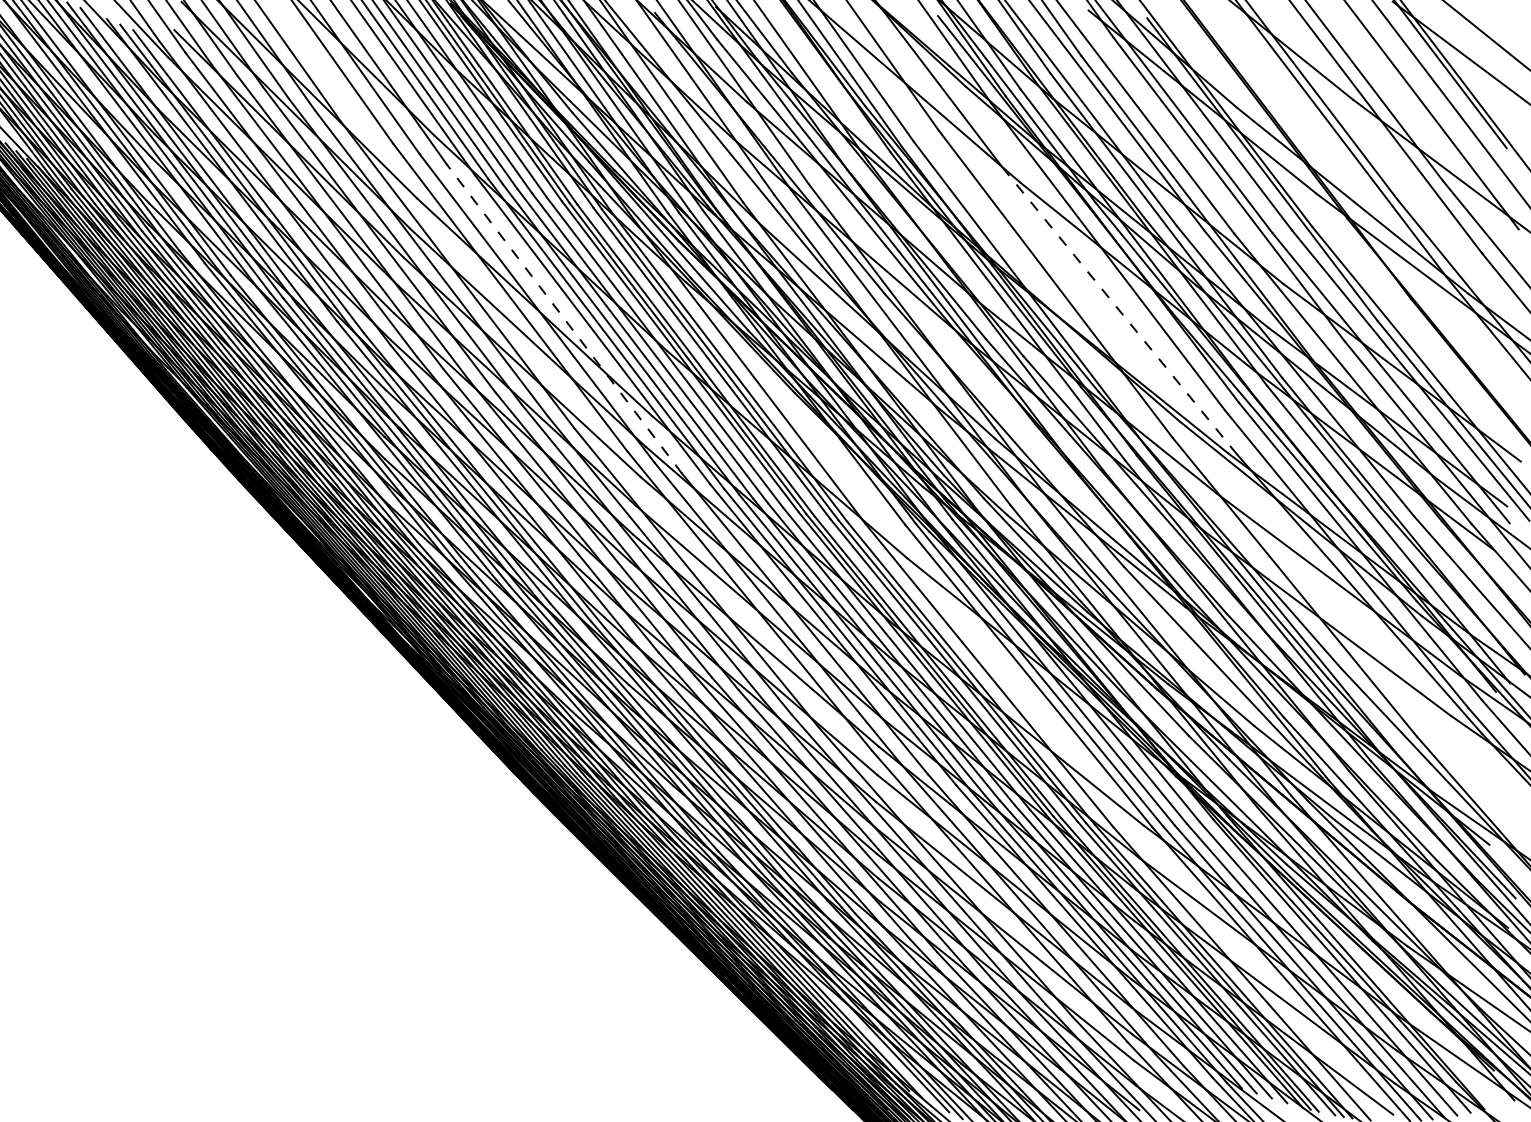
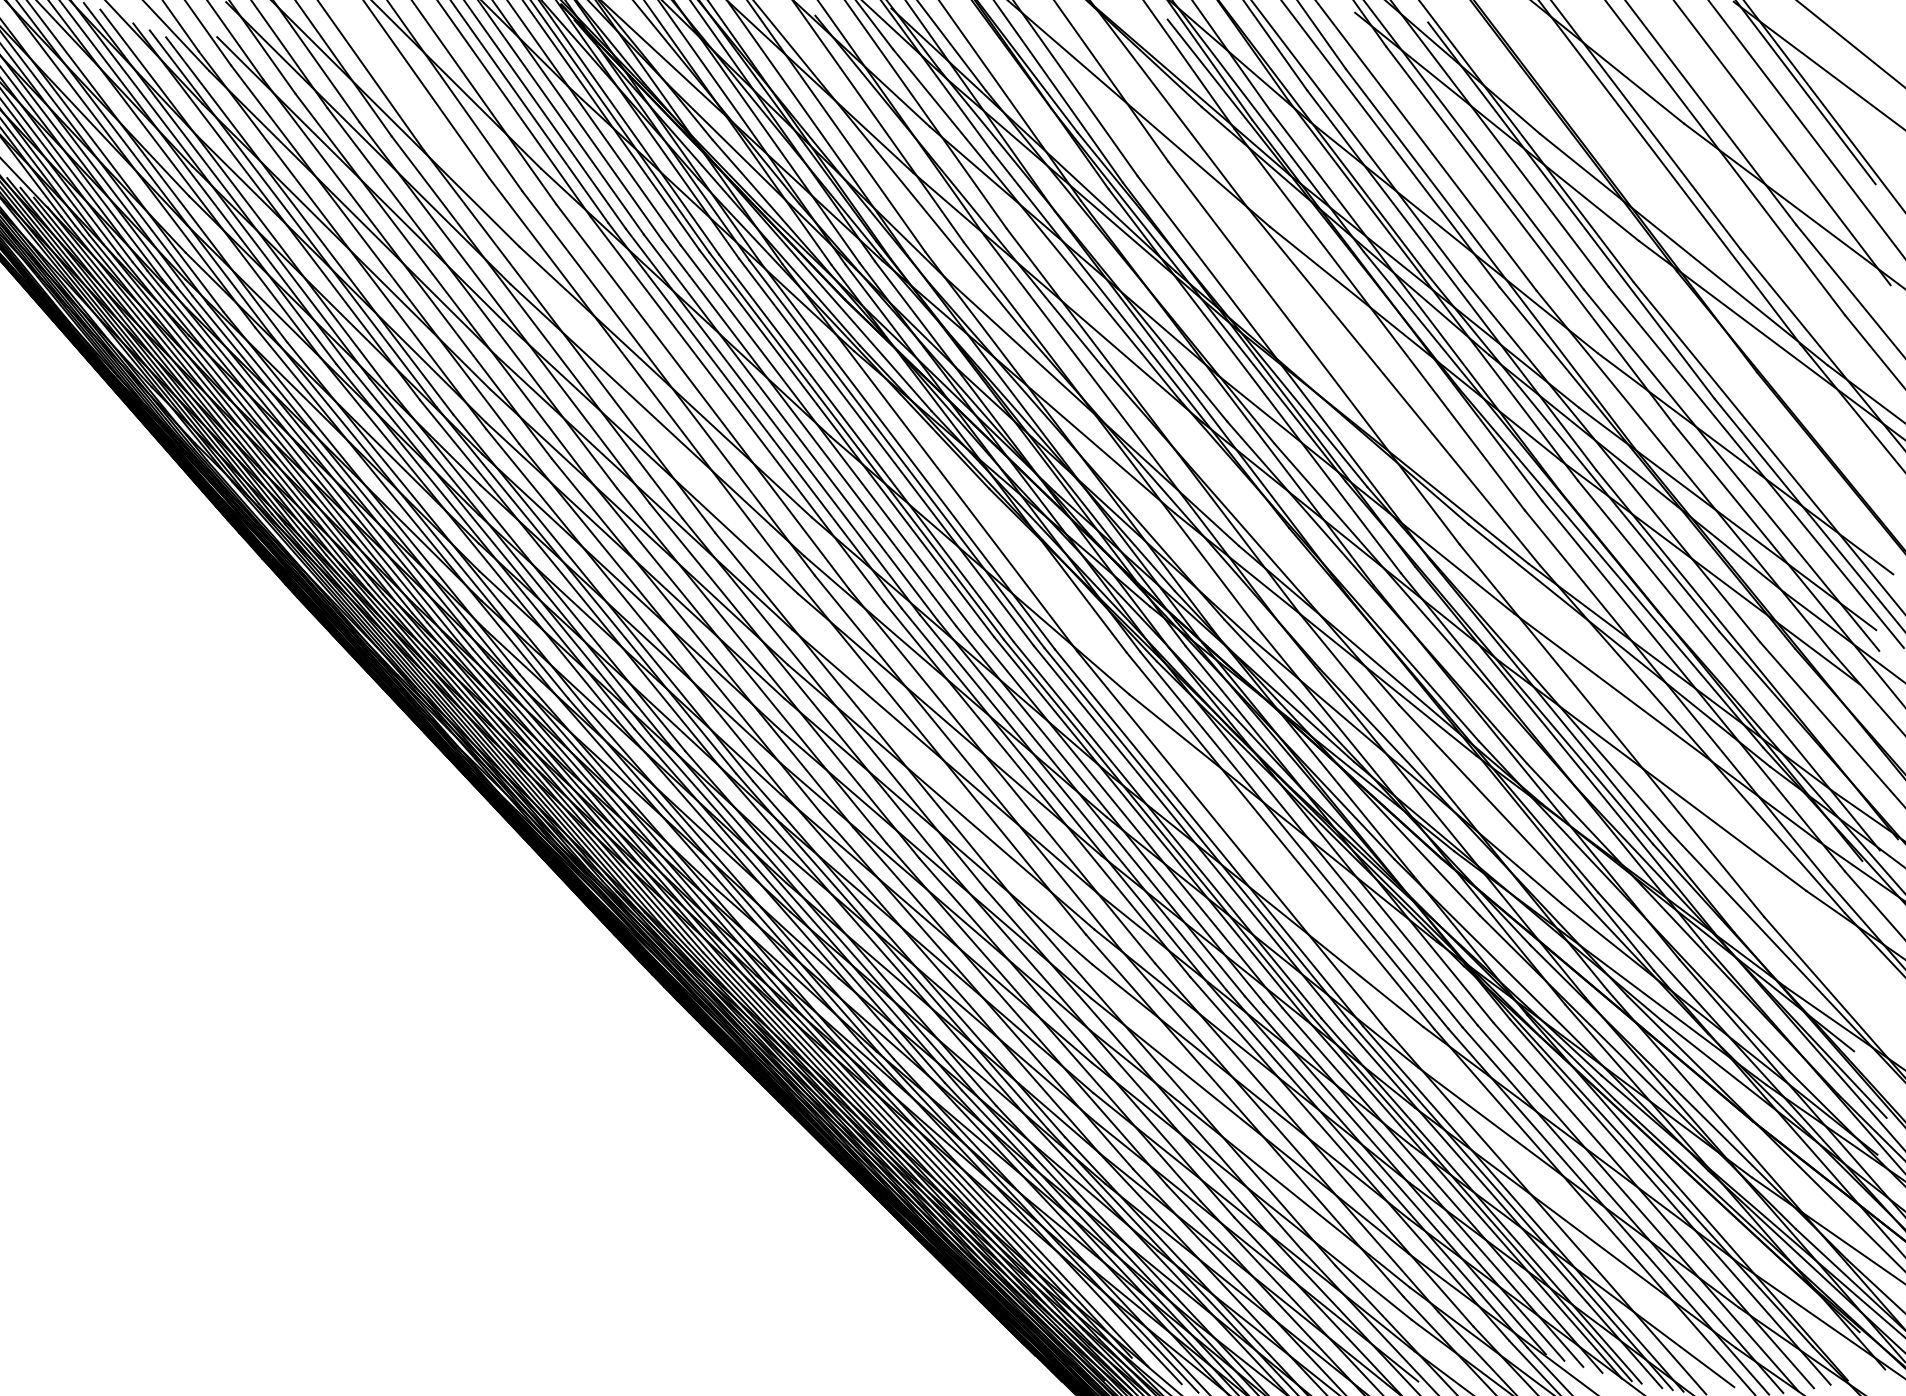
line: (1119, 310) -> (1393, 386), dashed -> solid
line: (564, 318) -> (702, 396), dashed -> solid

